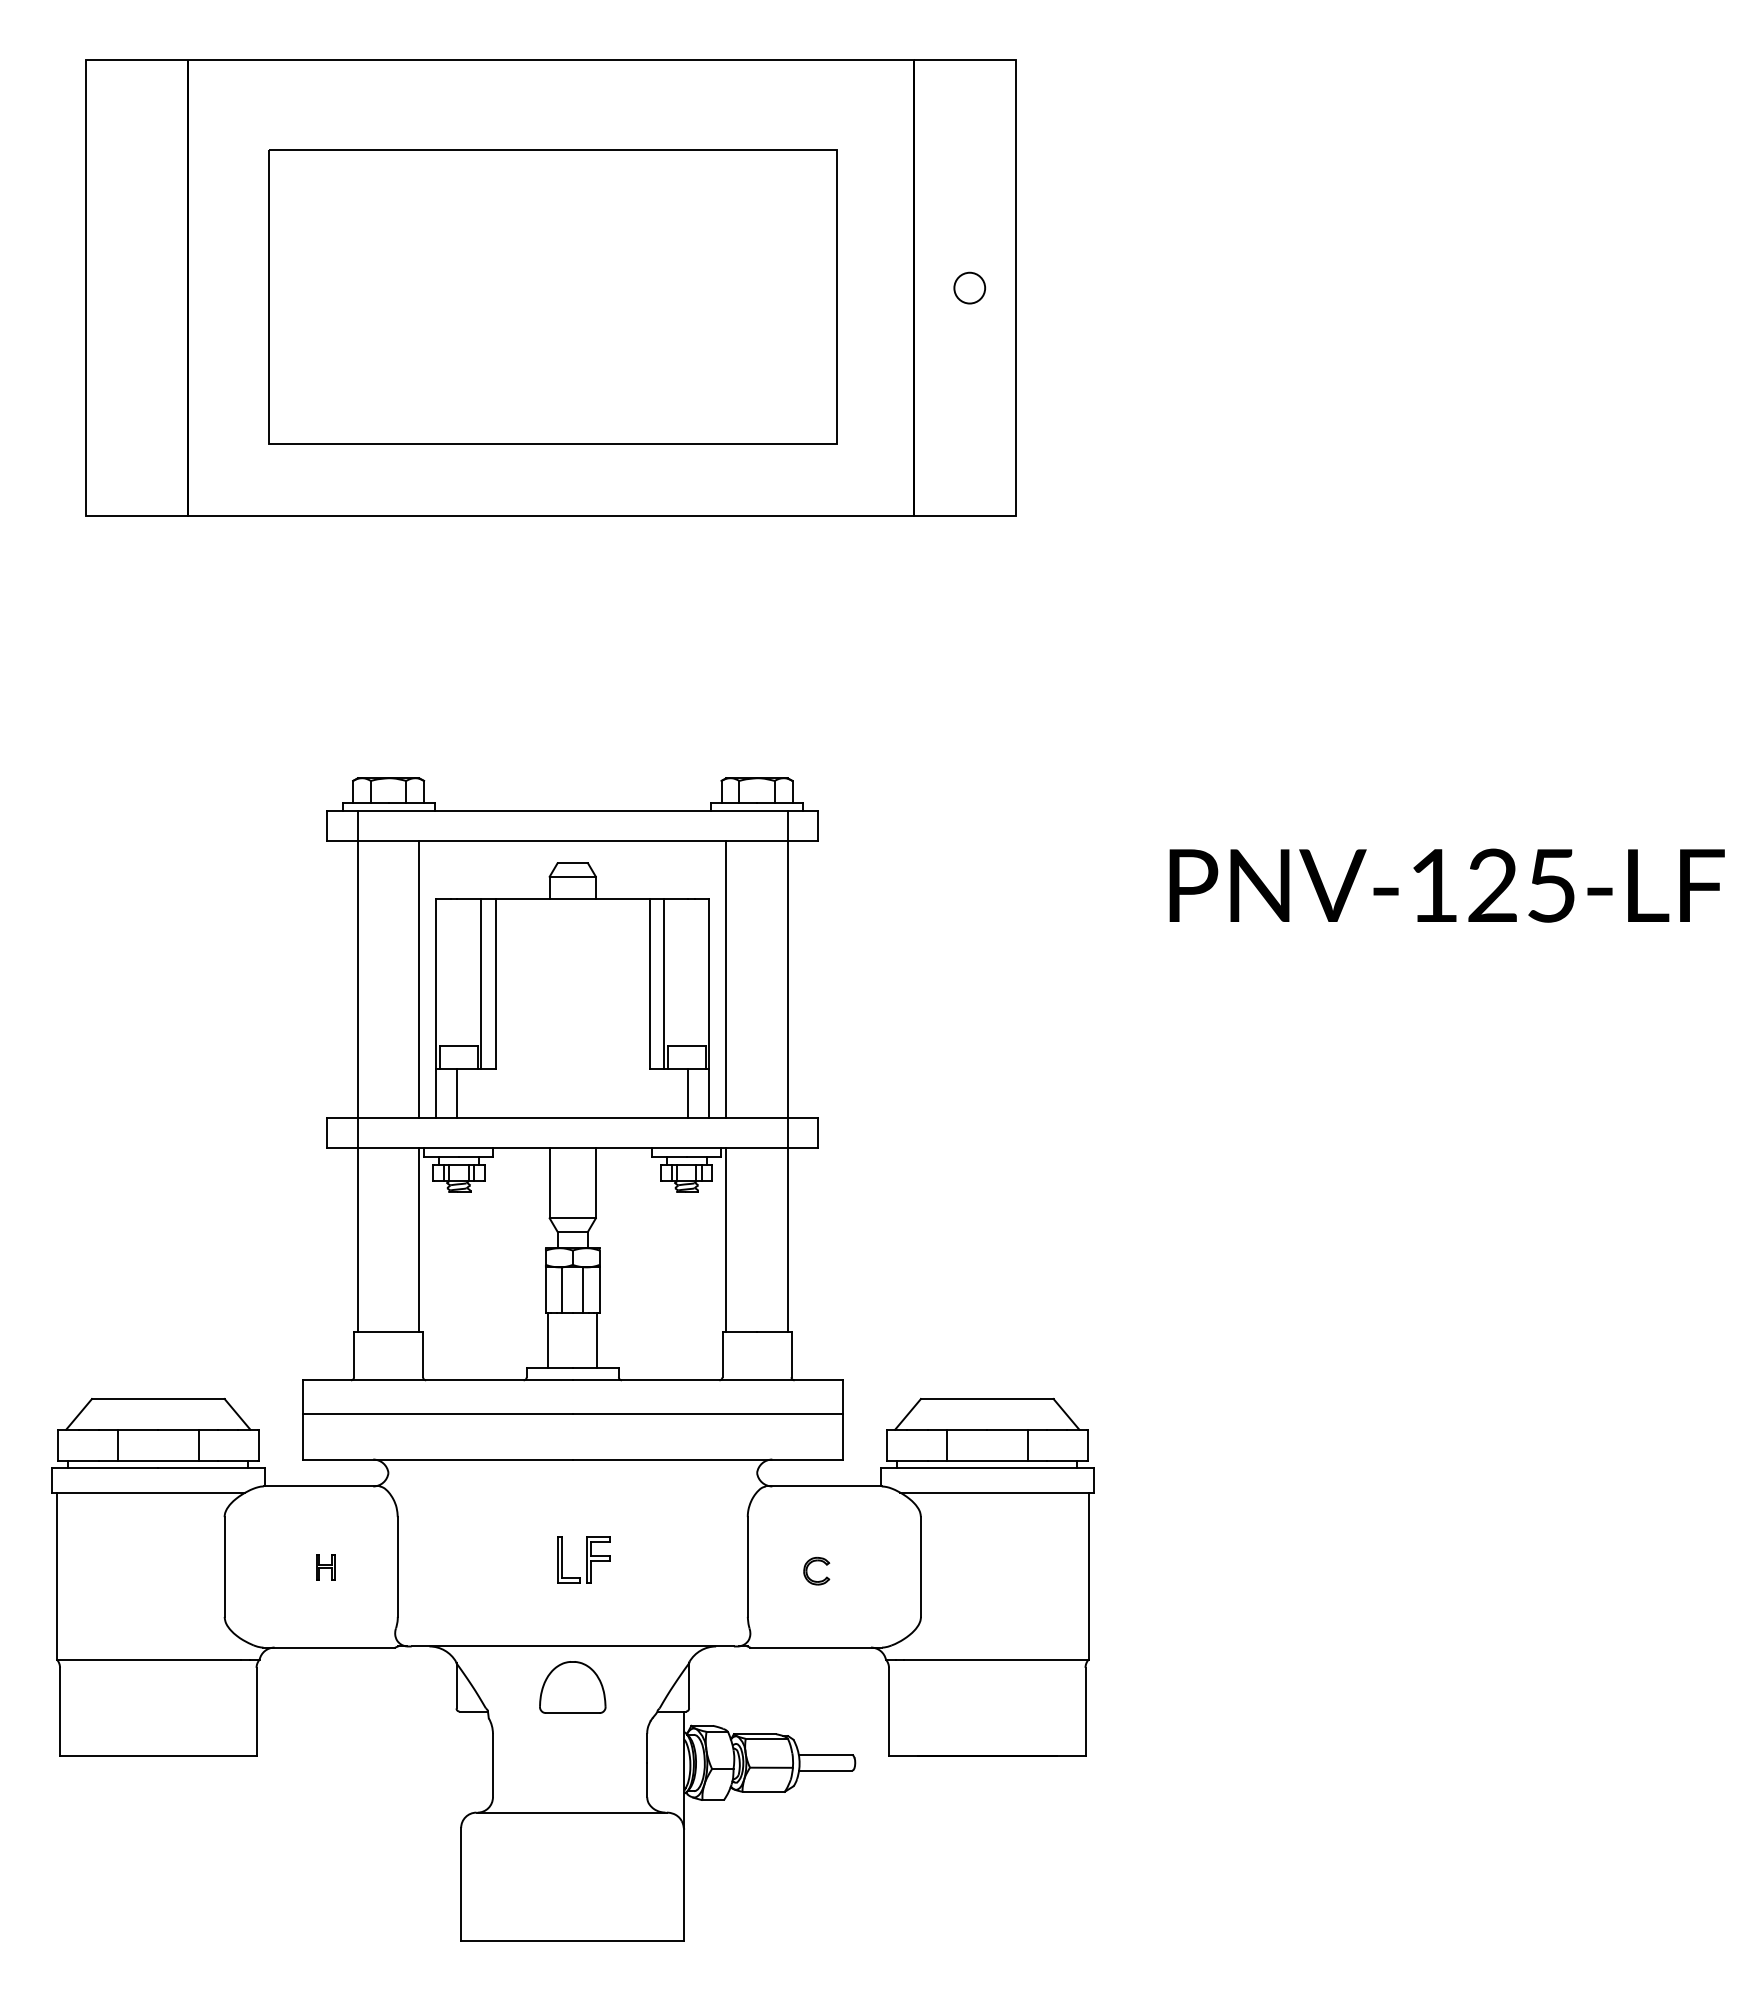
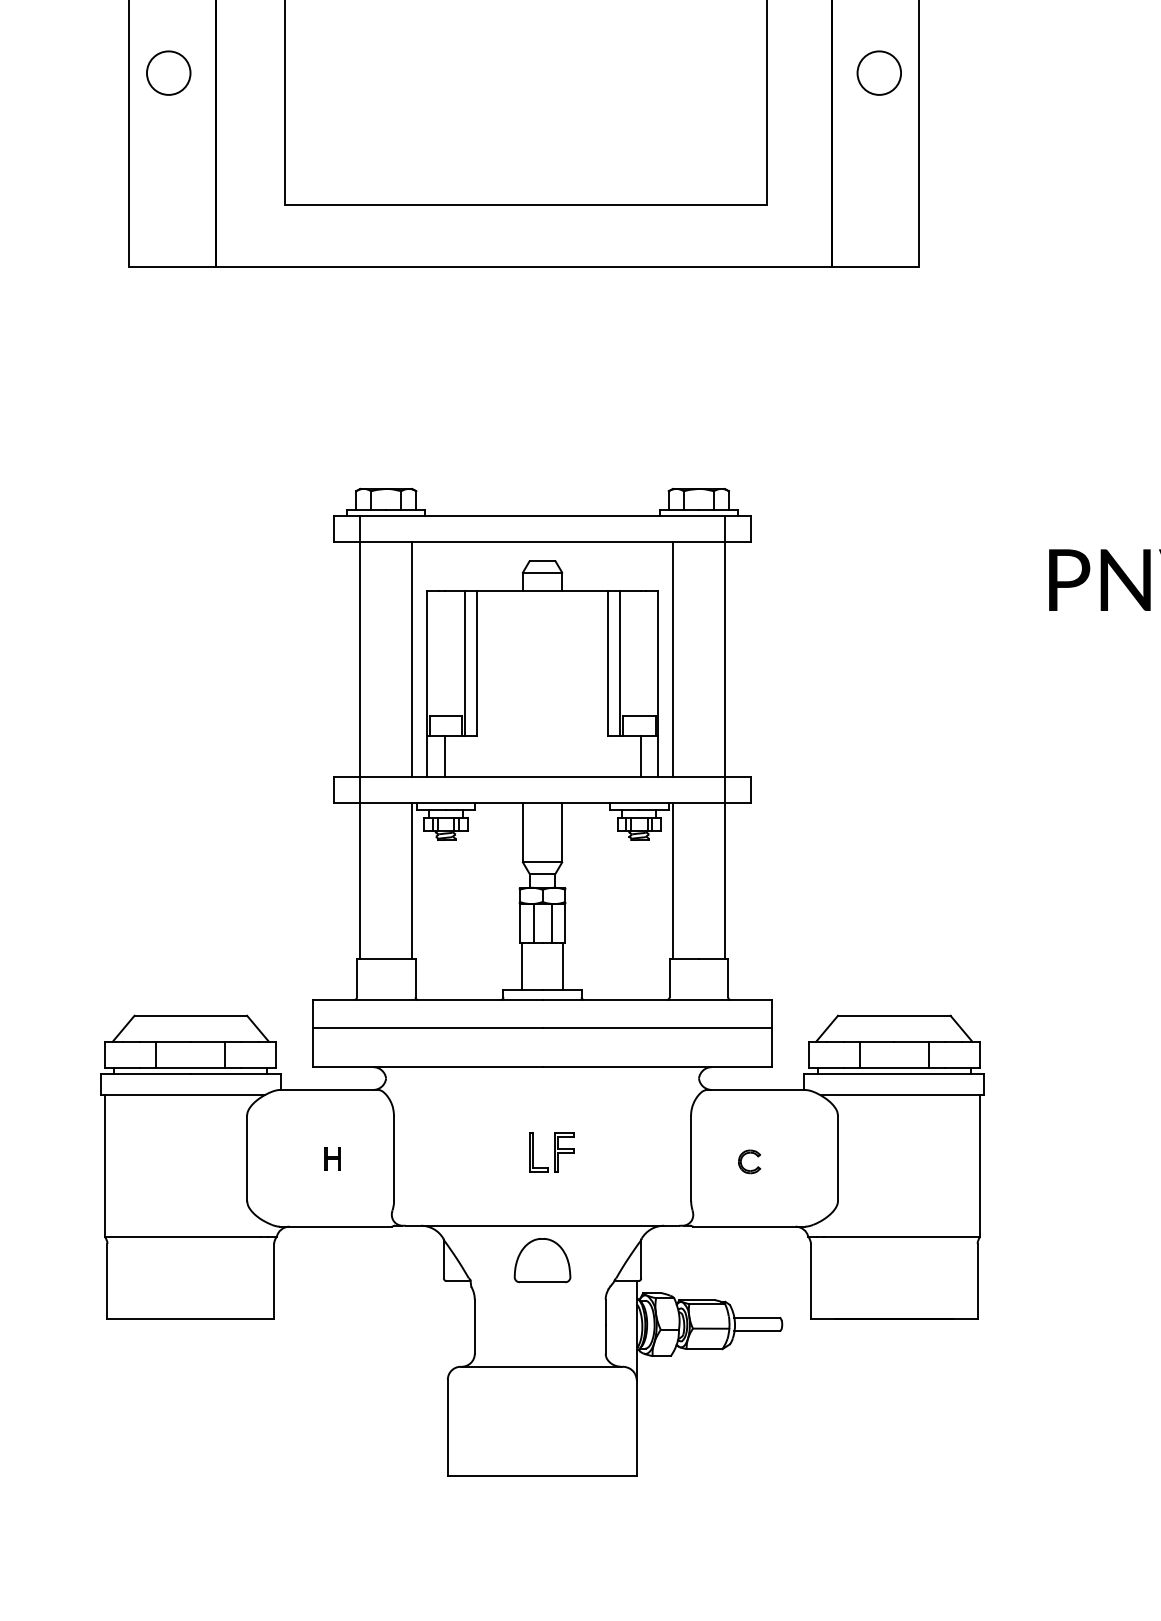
circle: (131, 287) -> (168, 72), added
circle: (969, 287) -> (879, 72), size x1.67

